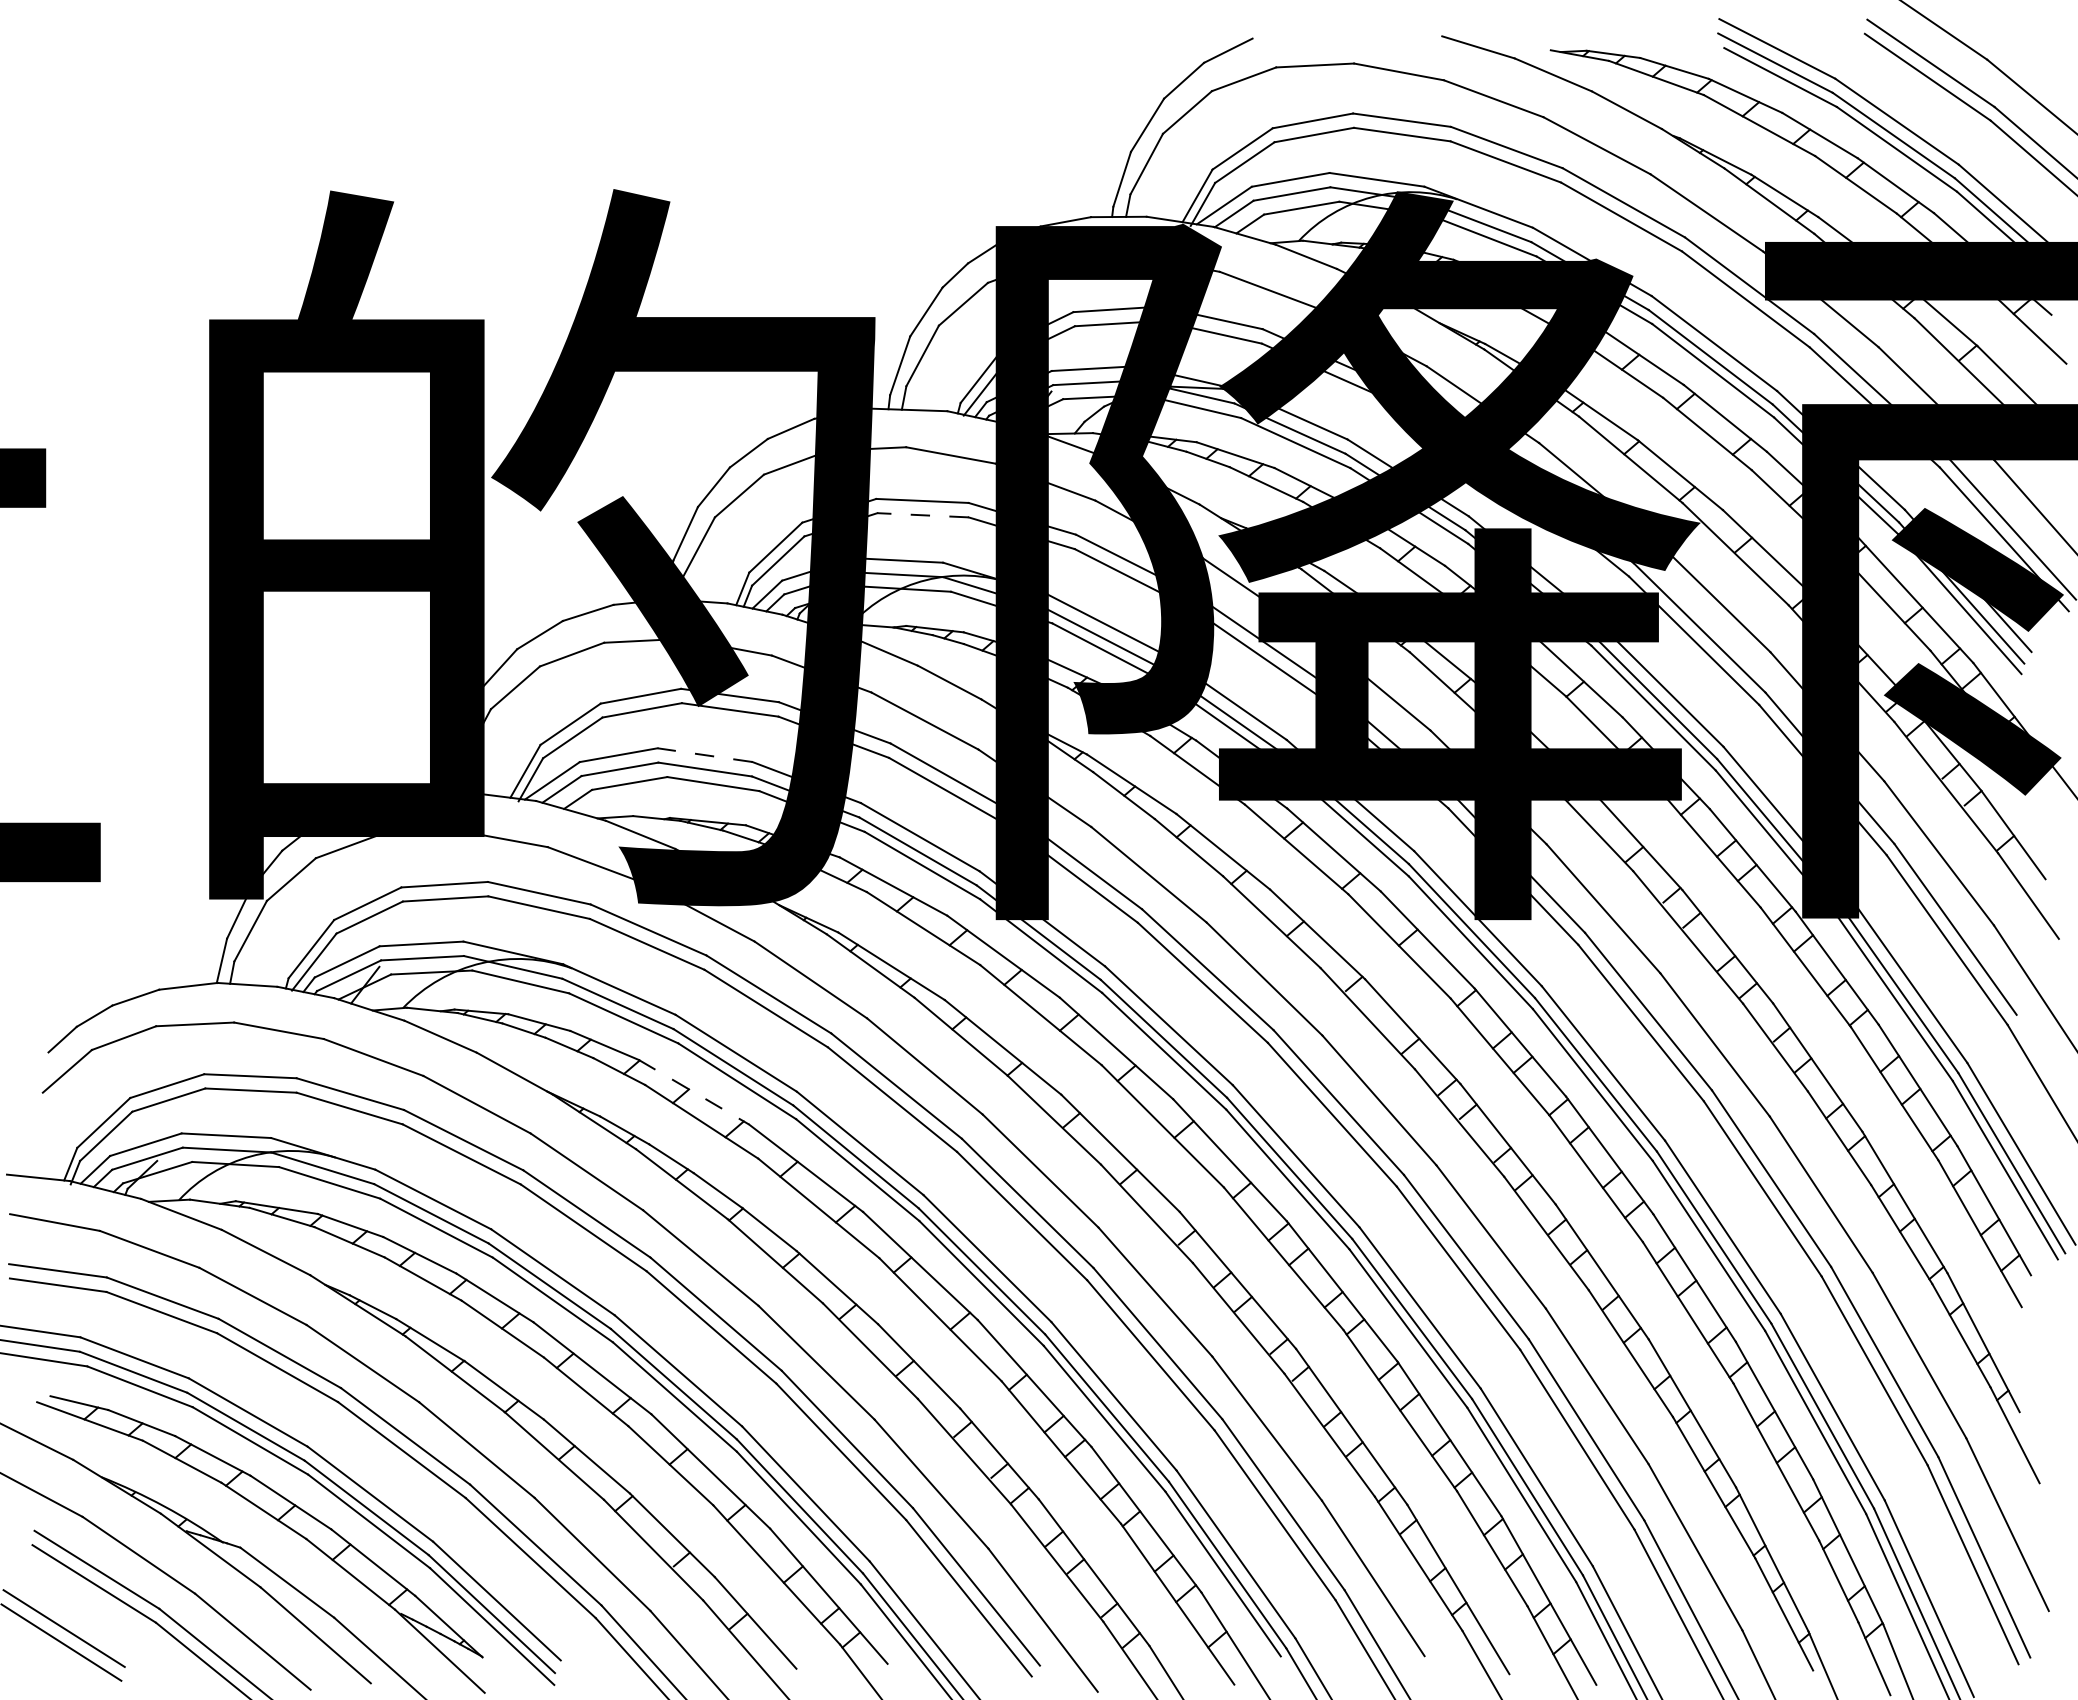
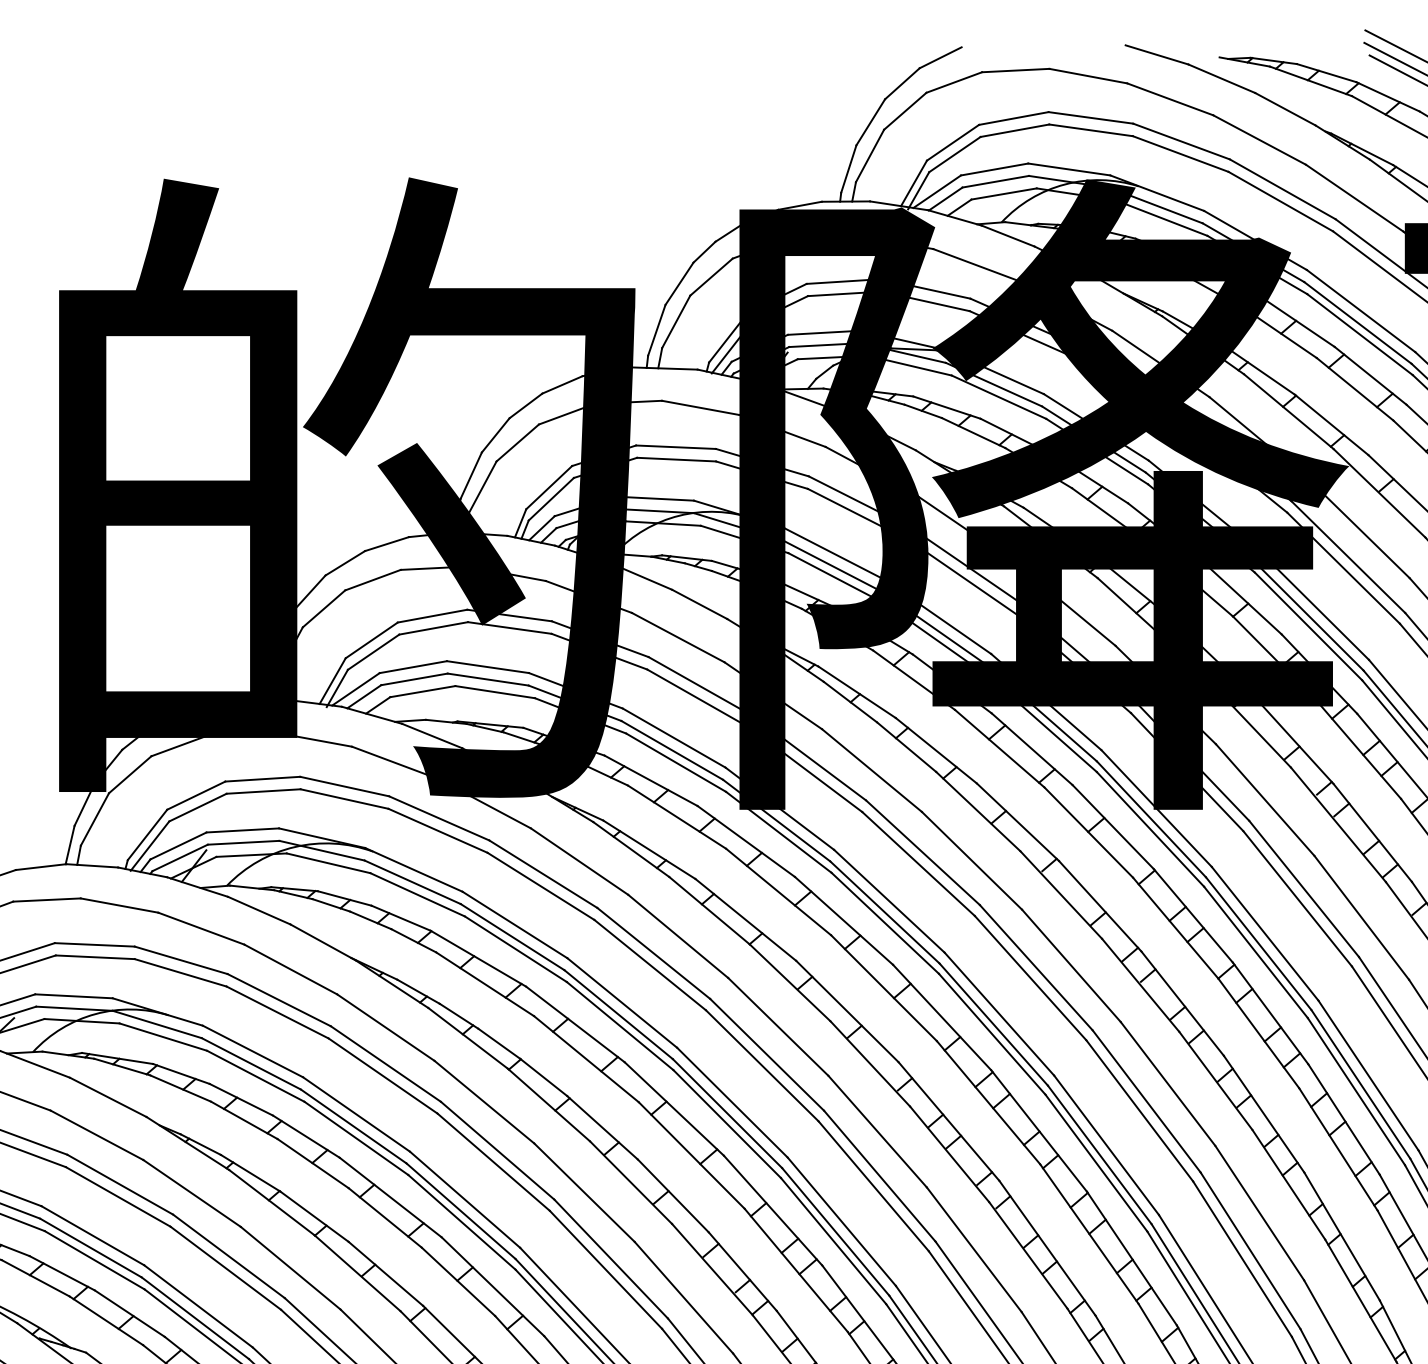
line: (923, 515) -> (676, 459), dashed -> solid
line: (705, 755) -> (488, 667), dashed -> solid
line: (693, 1092) -> (478, 958), dashed -> solid

